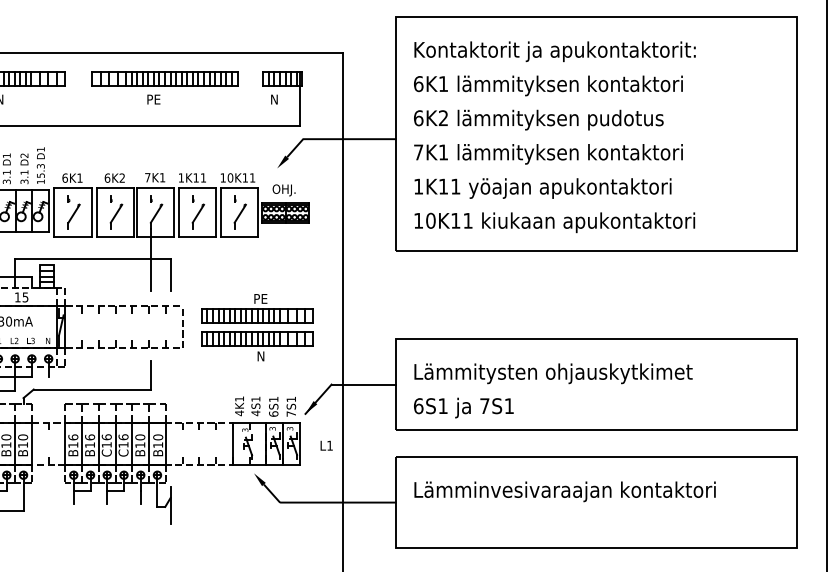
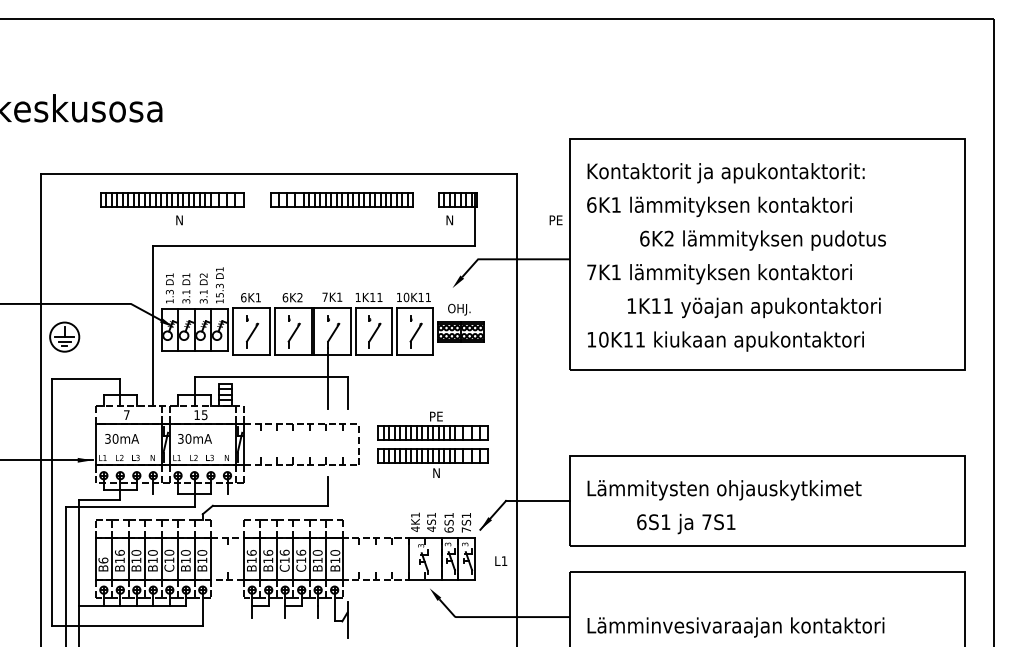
text: (153, 99) -> (555, 220), moved
text: (538, 120) -> (762, 240), moved
text: (542, 188) -> (753, 307), moved
text: (464, 407) -> (686, 523), moved
text: (564, 491) -> (735, 627), moved

